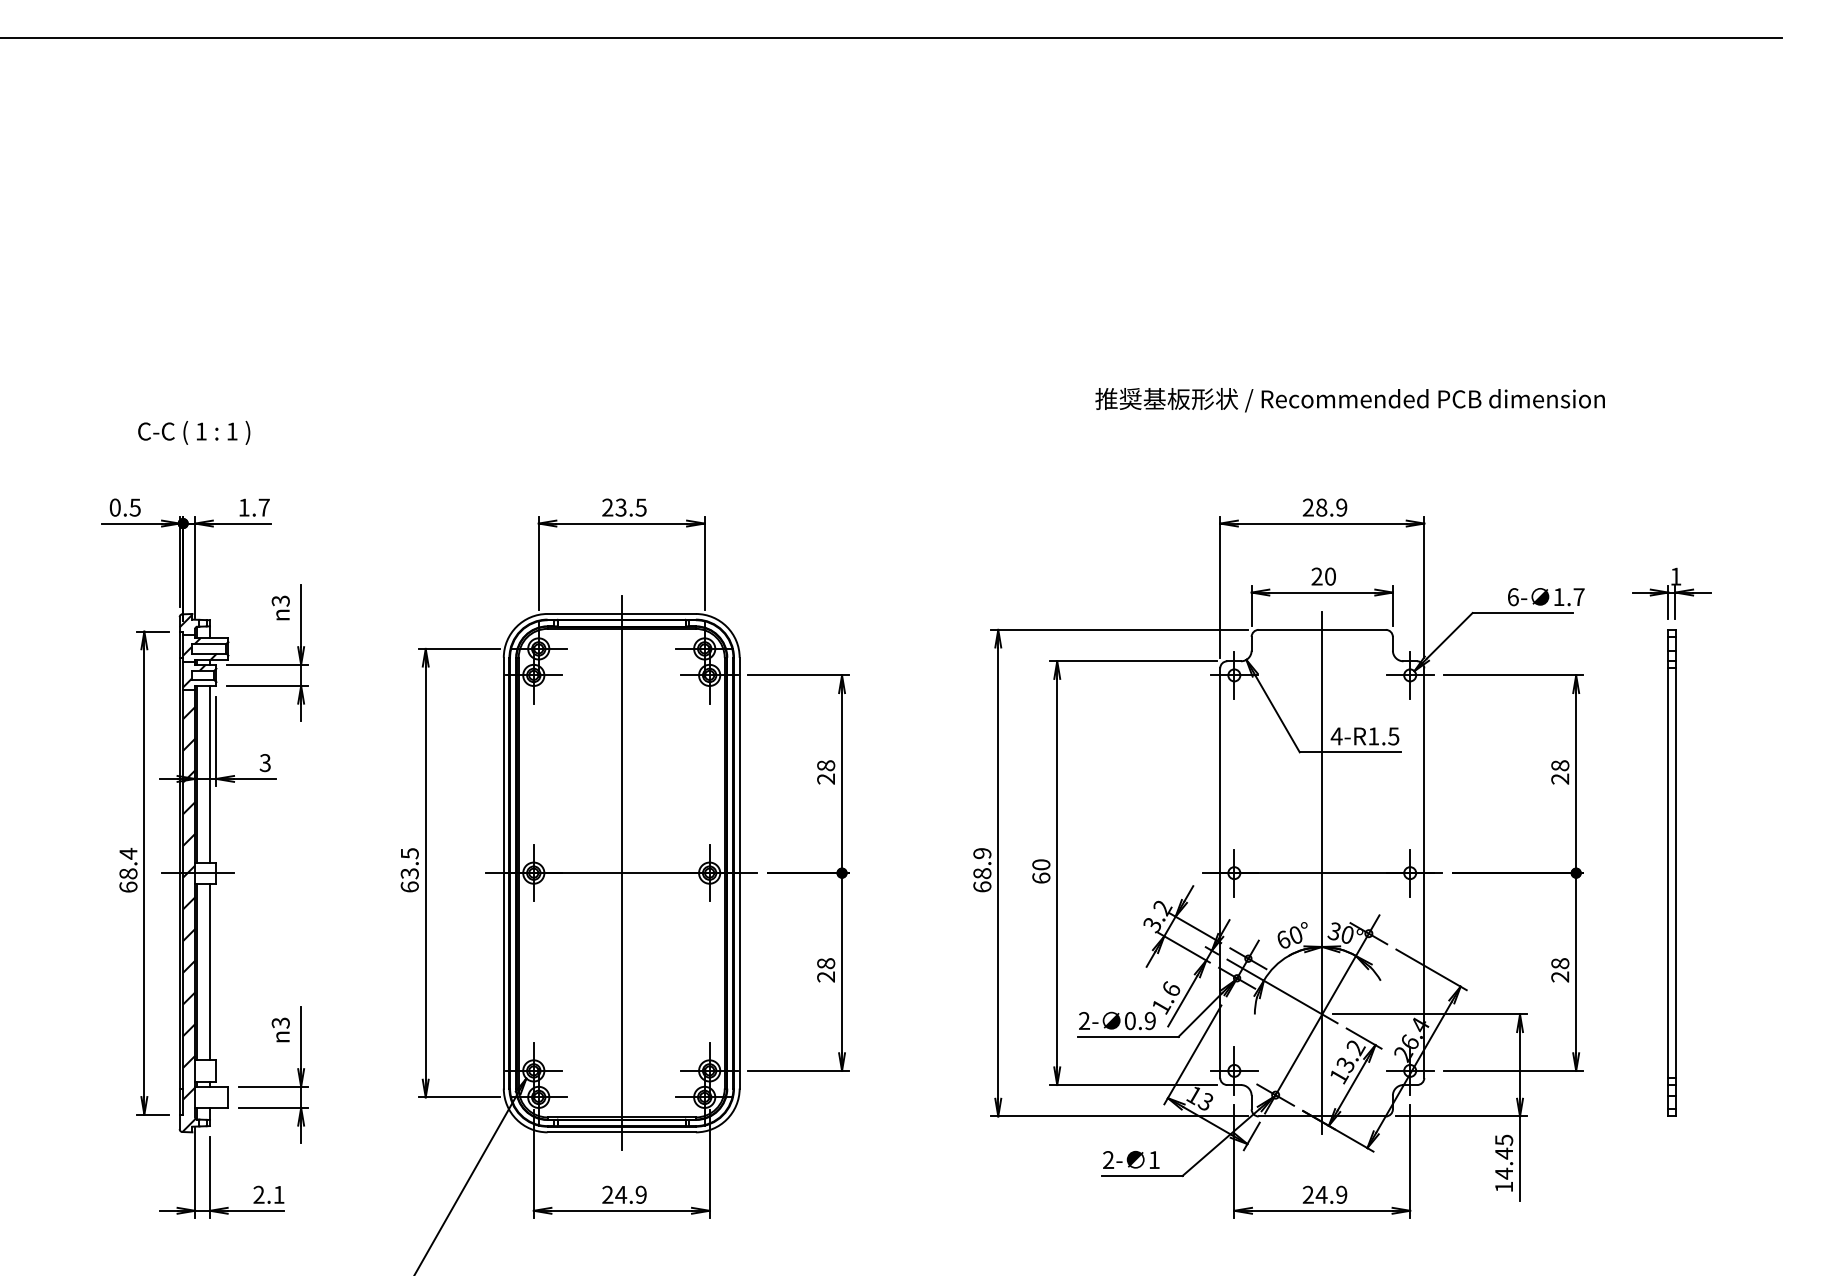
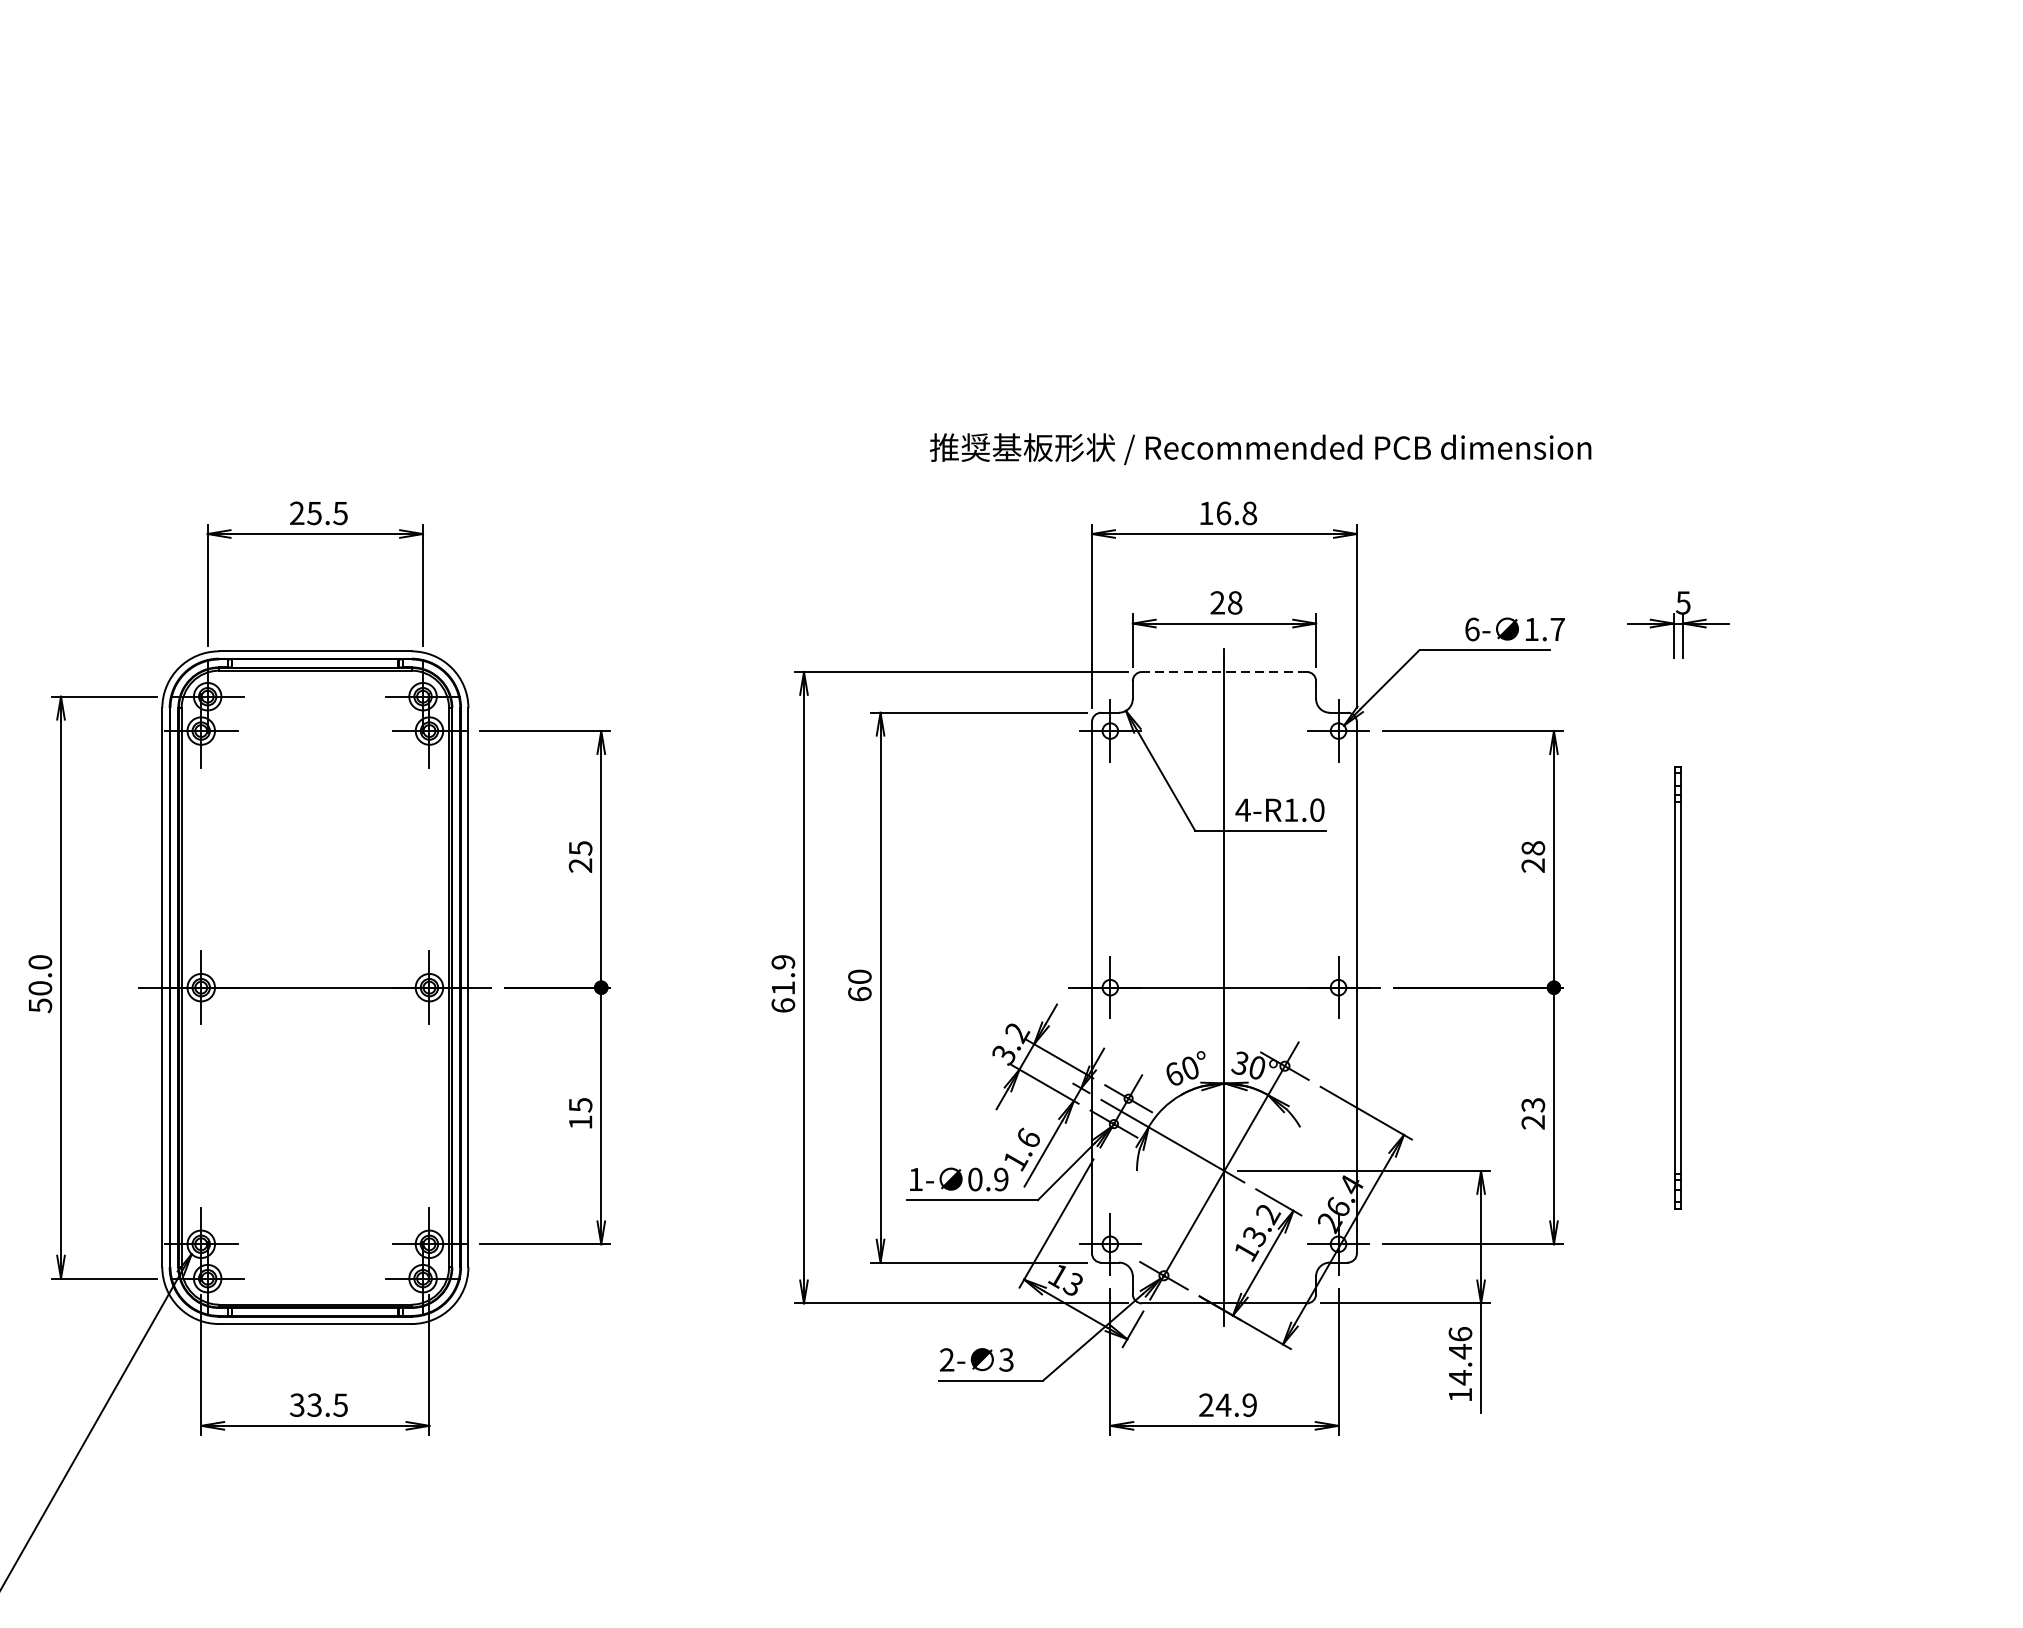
text: (1349, 400) -> (1259, 449), moved
text: (621, 507) -> (315, 513), 23.5 -> 25.5
text: (1324, 507) -> (1227, 513), 28.9 -> 16.8
text: (1330, 576) -> (1235, 602), 20 -> 28
text: (1675, 576) -> (1682, 602), 1 -> 5
line: (1322, 629) -> (1224, 671), solid -> dashed
text: (1393, 736) -> (1316, 810), 4-R1.5 -> 4-R1.0
text: (826, 765) -> (581, 847), 28 -> 25
text: (409, 870) -> (39, 984), 63.5 -> 50.0
part: (1671, 872) -> (1677, 986), size x0.7
line: (621, 873) -> (315, 988), removed
text: (982, 873) -> (783, 988), 68.9 -> 61.9
text: (1560, 963) -> (1533, 1104), 28 -> 23
text: (826, 970) -> (581, 1114), 28 -> 15
text: (1084, 1020) -> (915, 1178), 2- -> 1-
text: (1504, 1139) -> (1460, 1333), 14.45 -> 14.46
text: (1153, 1160) -> (1005, 1360), 1 -> 3
text: (624, 1194) -> (318, 1404), 24.9 -> 33.5

